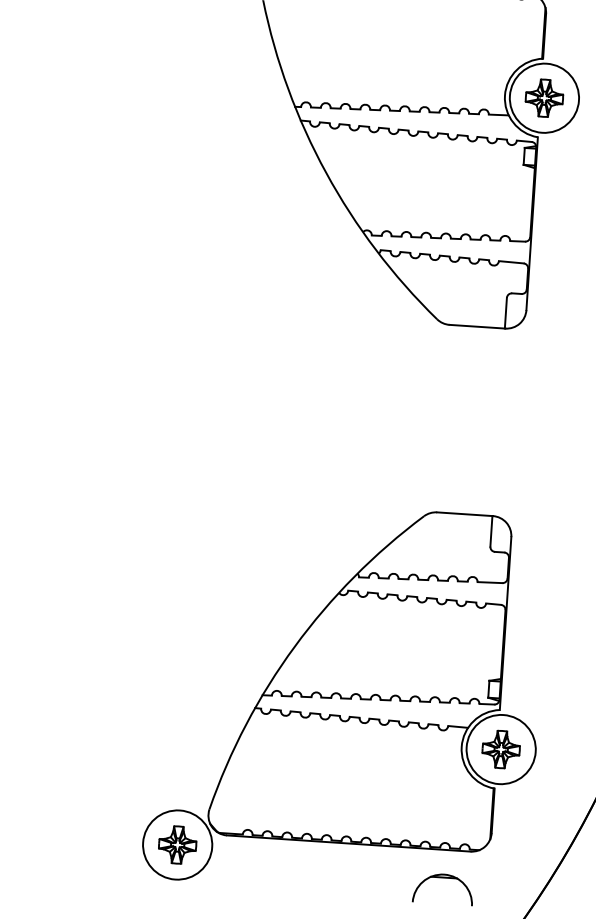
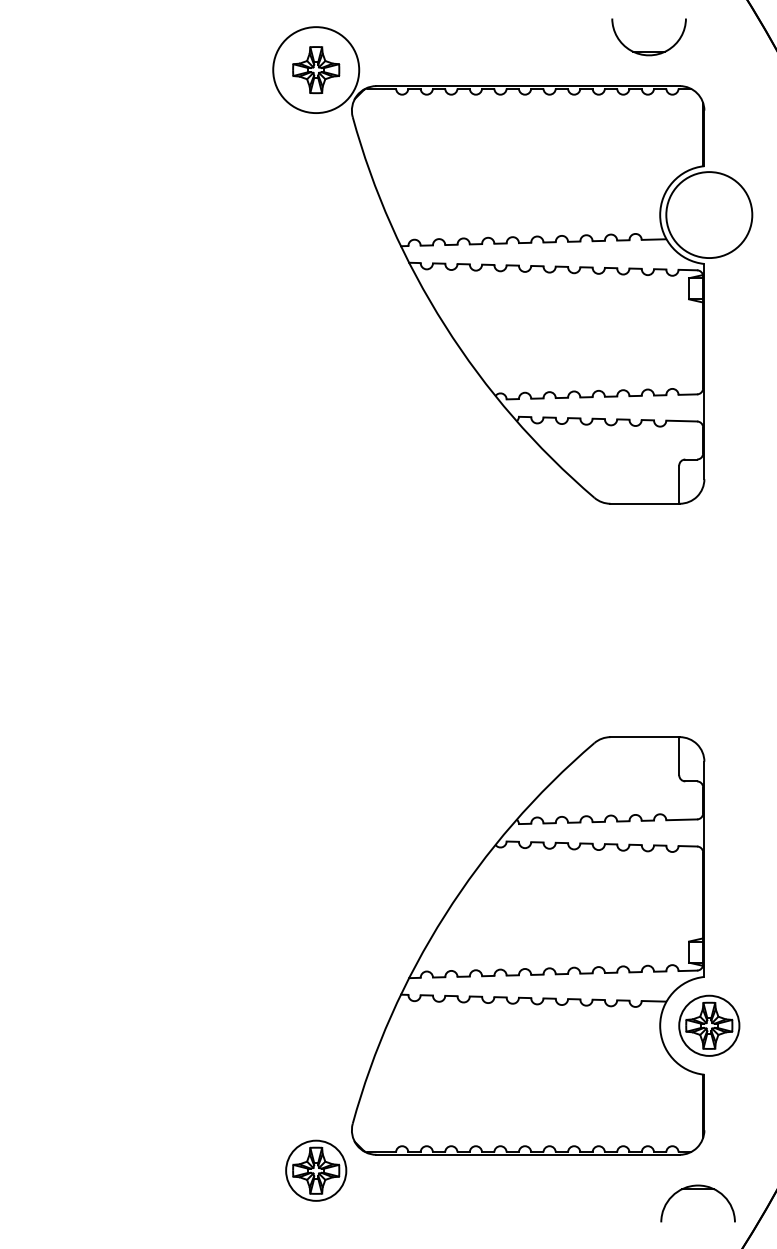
part: (544, 97) -> (709, 214), removed
circle: (501, 749) -> (709, 1025), size x0.7
circle: (177, 844) -> (316, 1170), size x0.7
part: (443, 877) -> (697, 1189), moved

